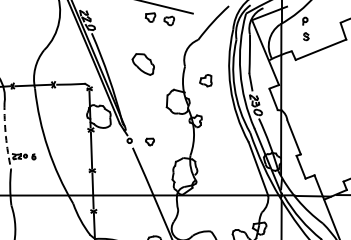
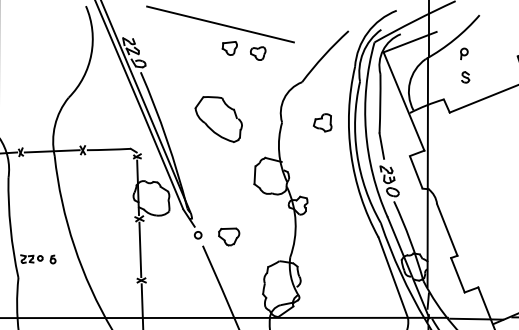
part: (143, 64) -> (219, 119), size x1.43
part: (205, 80) -> (322, 122), moved
arc: (5, 136) -> (9, 228), dashed -> solid
part: (149, 141) -> (228, 236), size x1.67

